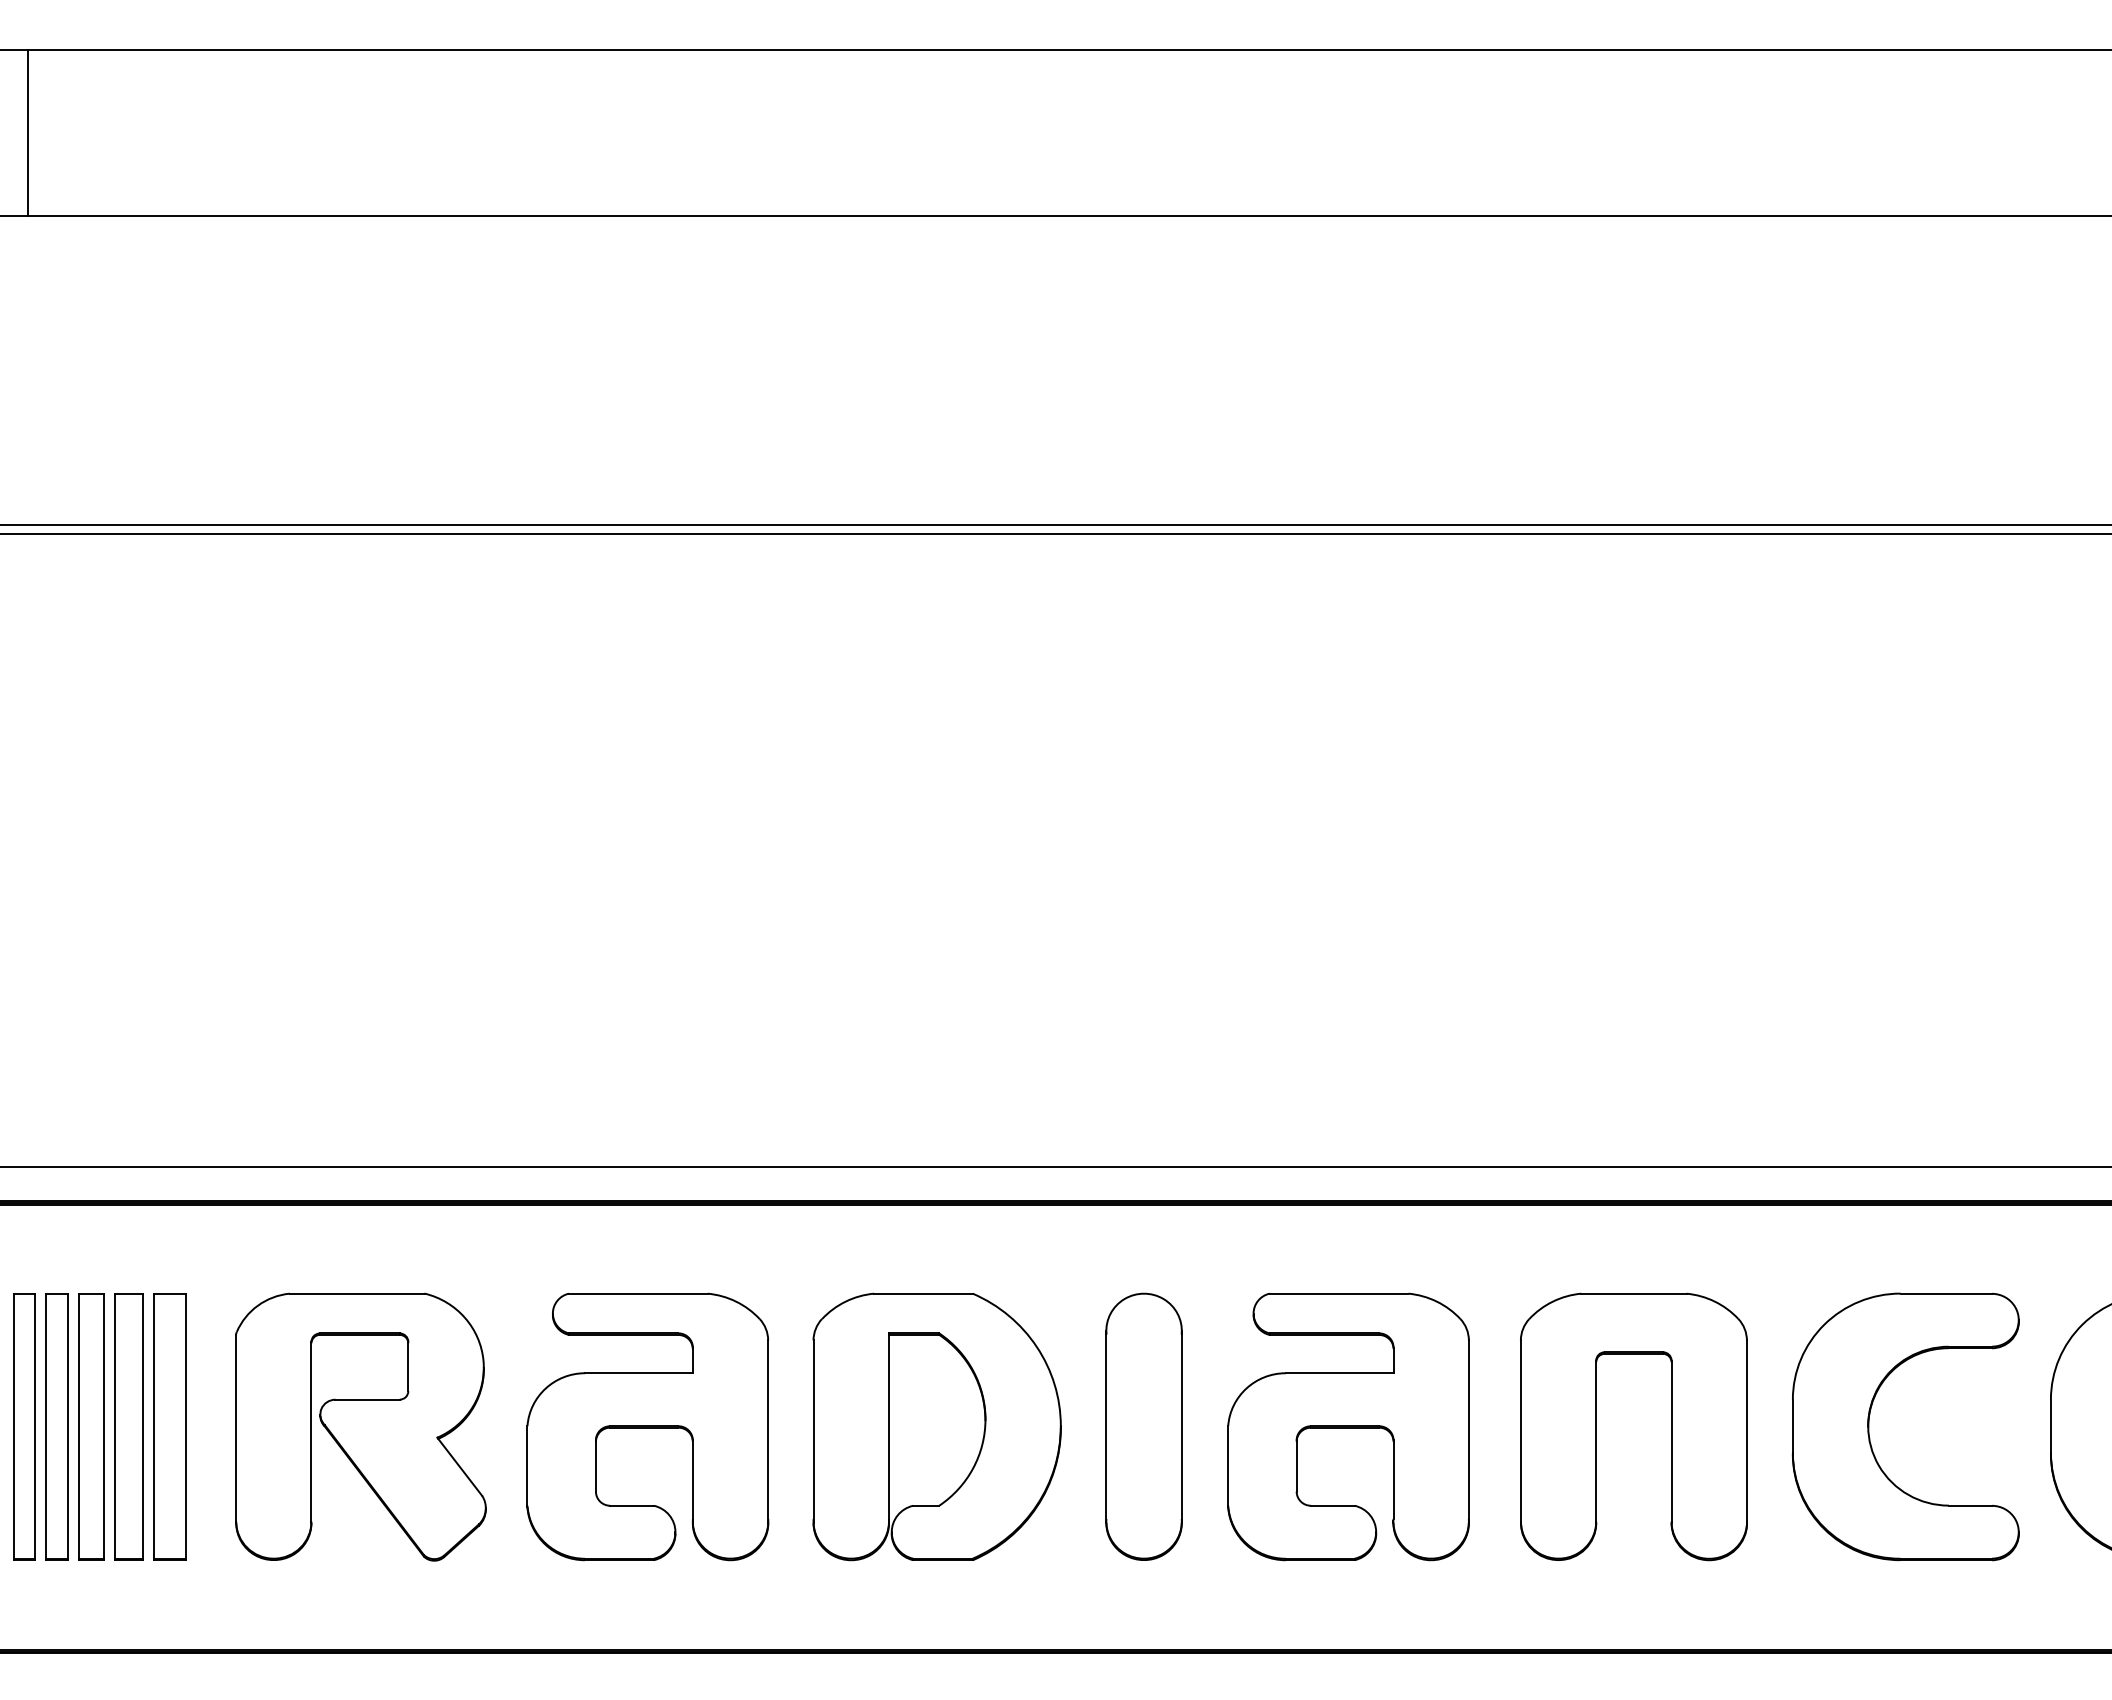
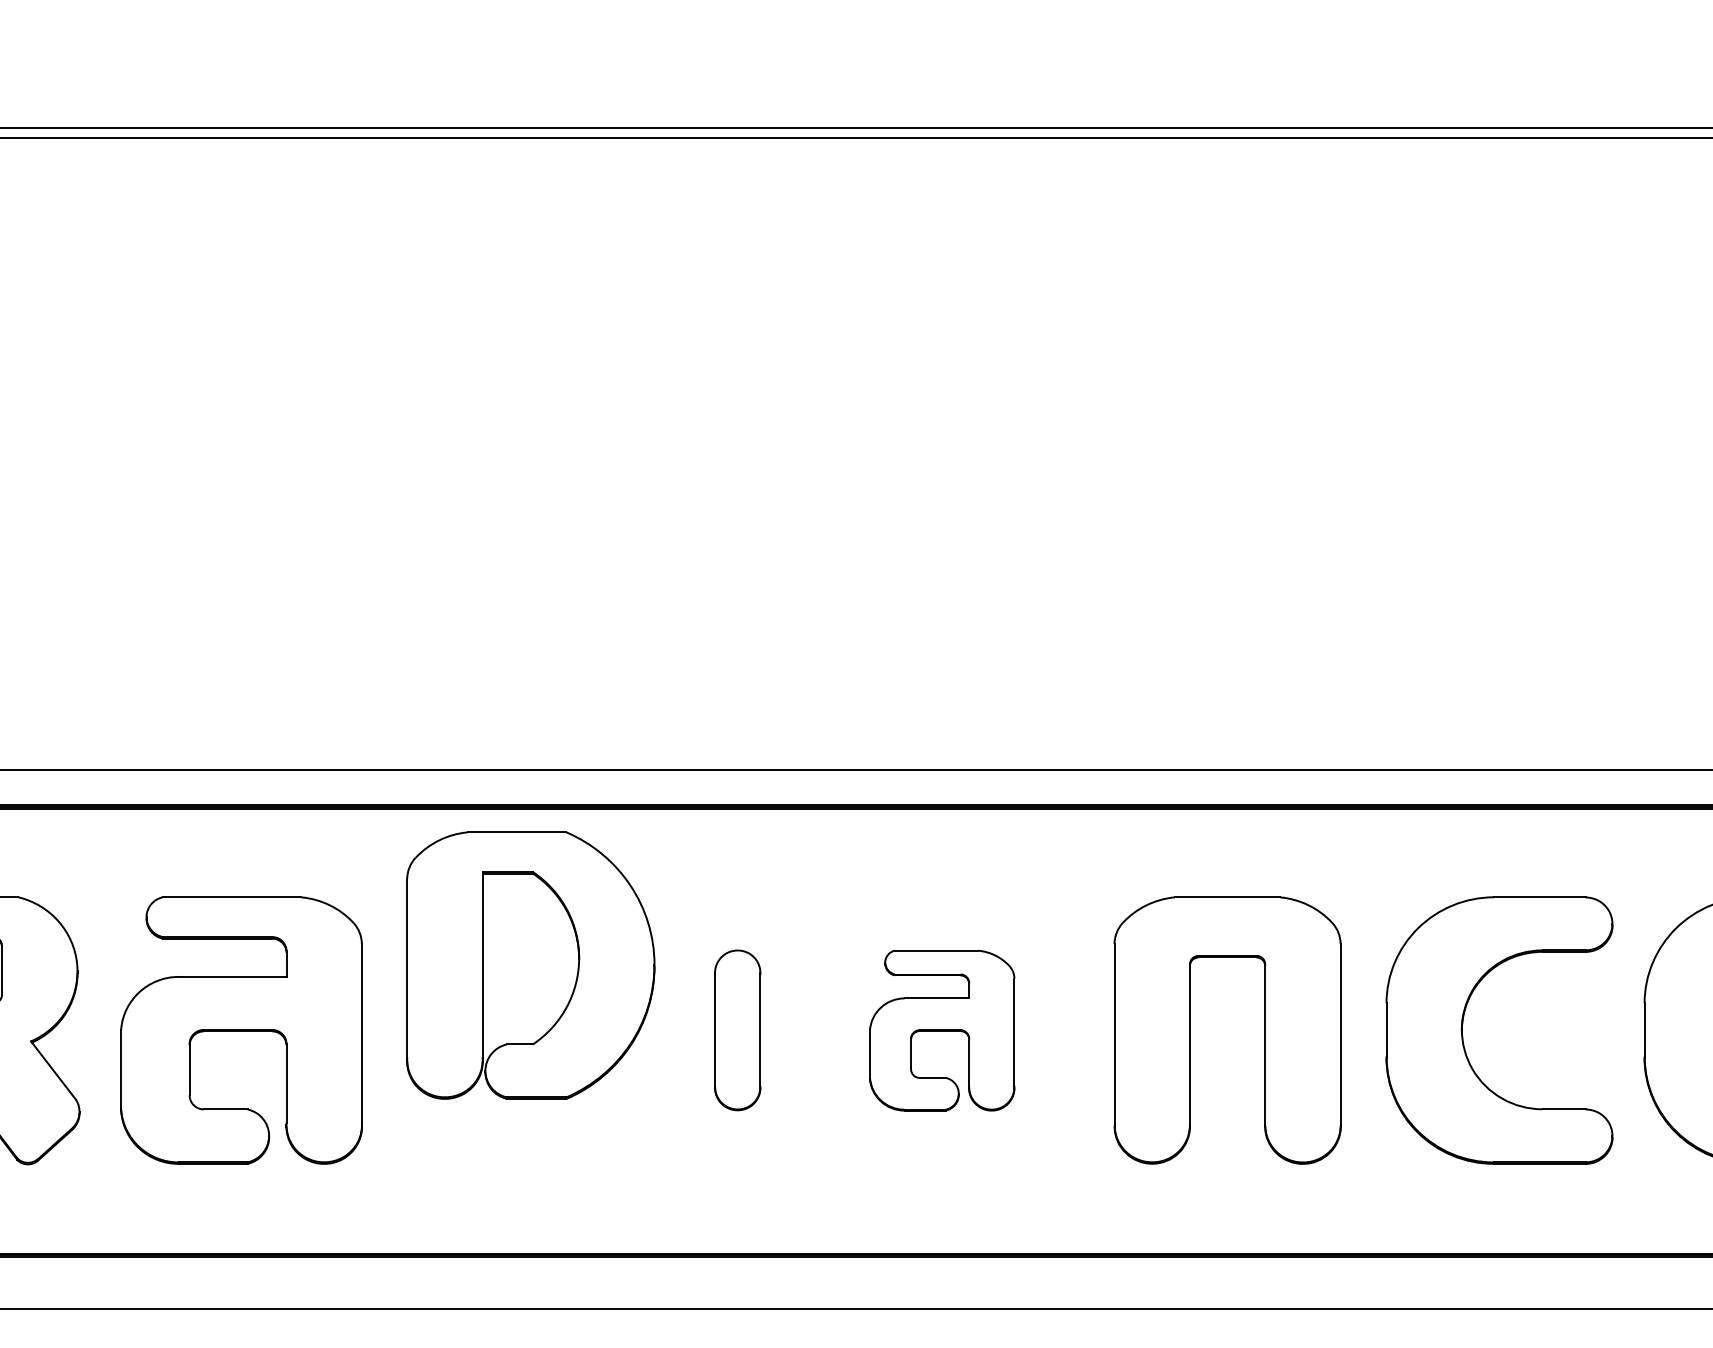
part: (936, 1426) -> (530, 965), moved
part: (1143, 1426) -> (737, 1030), size x0.6
part: (1348, 1426) -> (942, 1030), size x0.6

